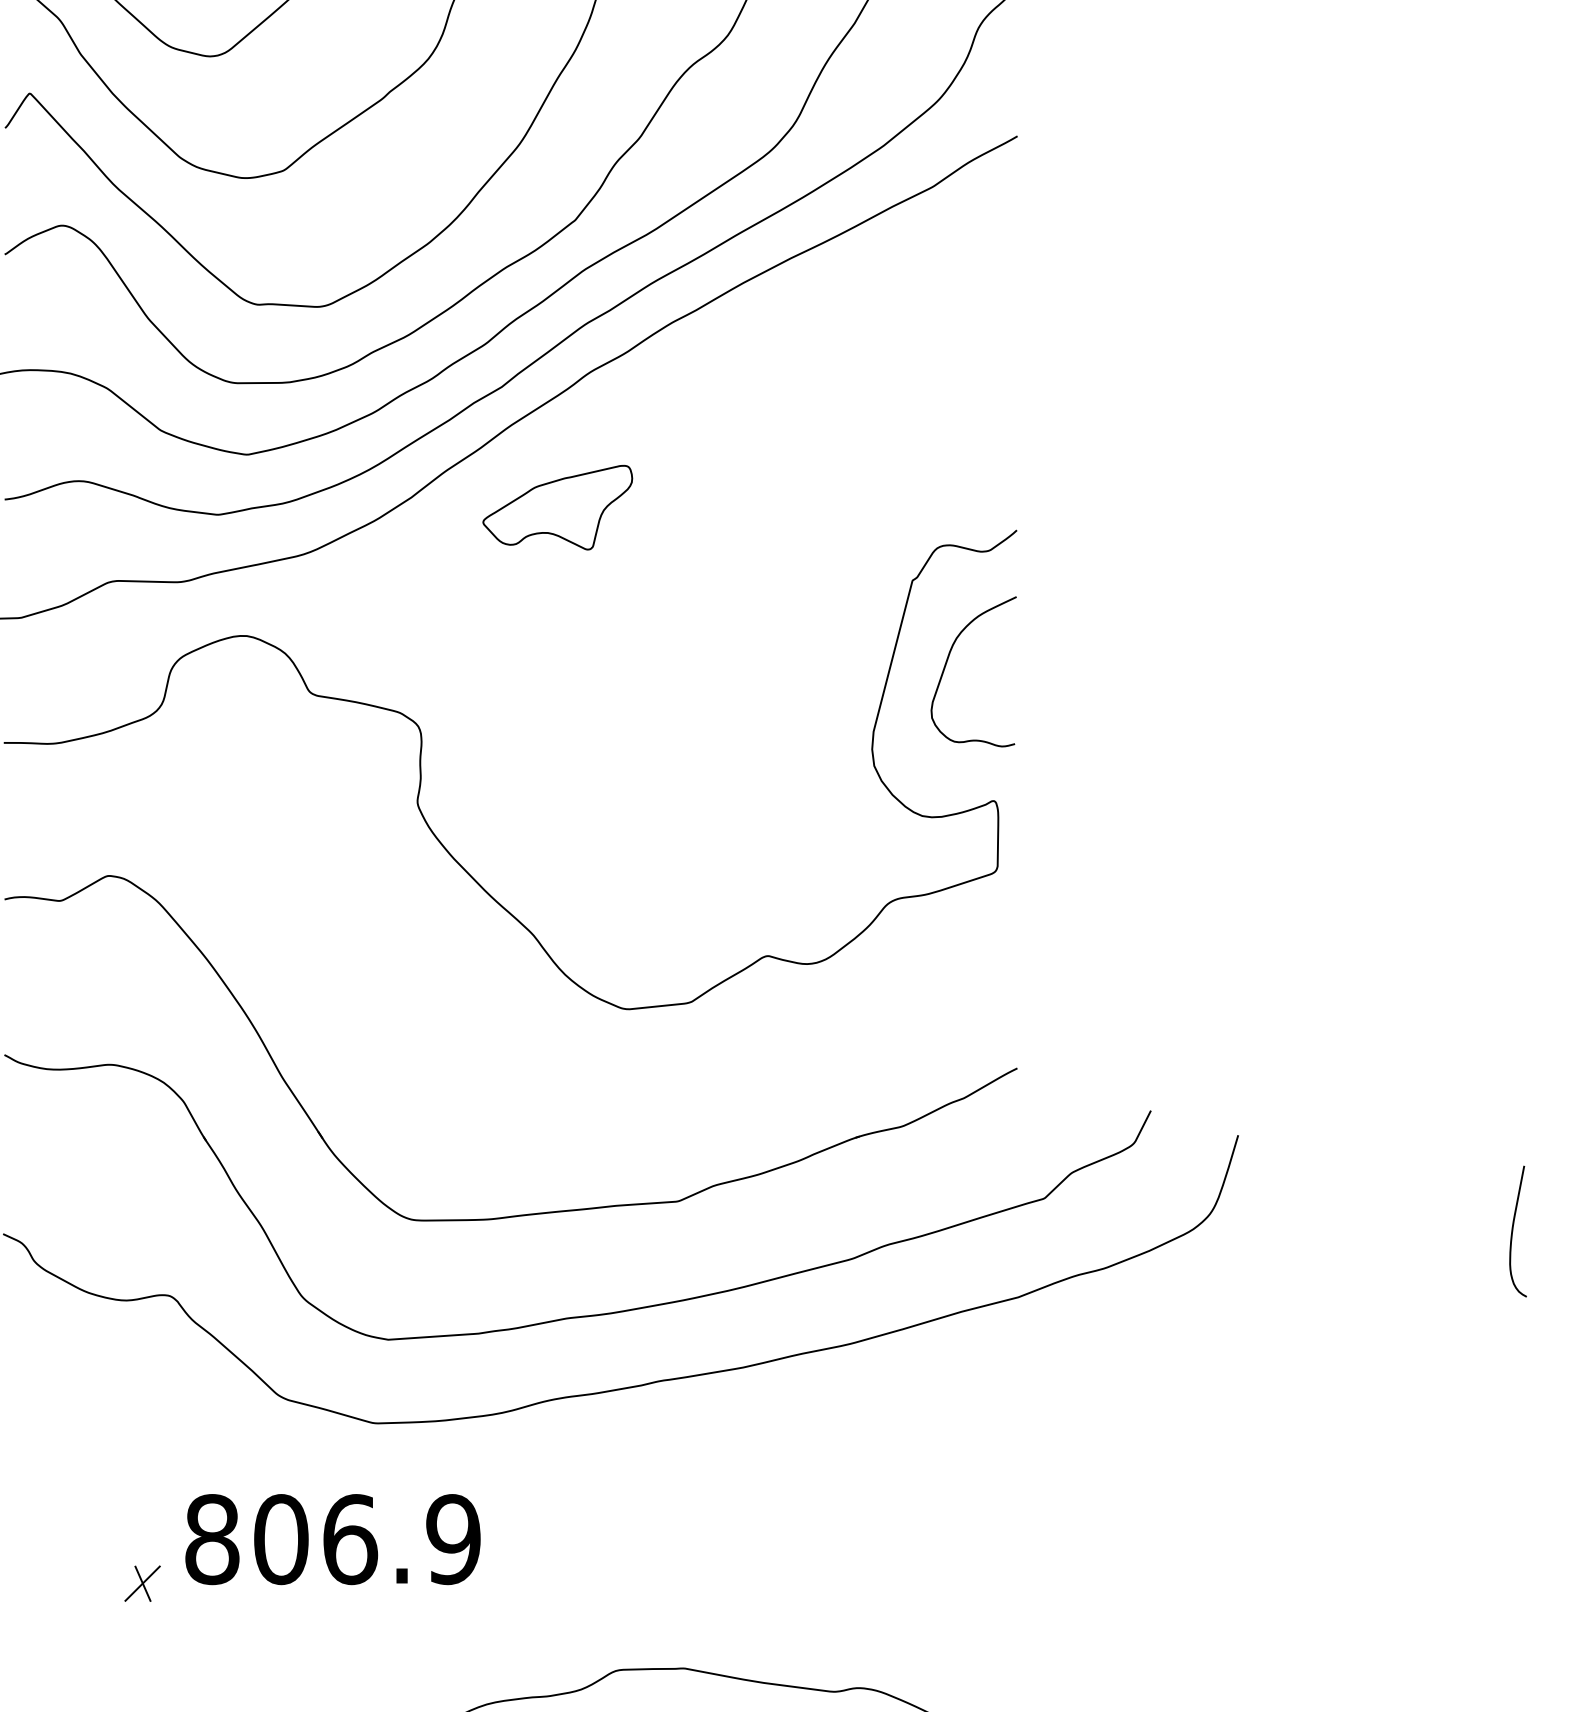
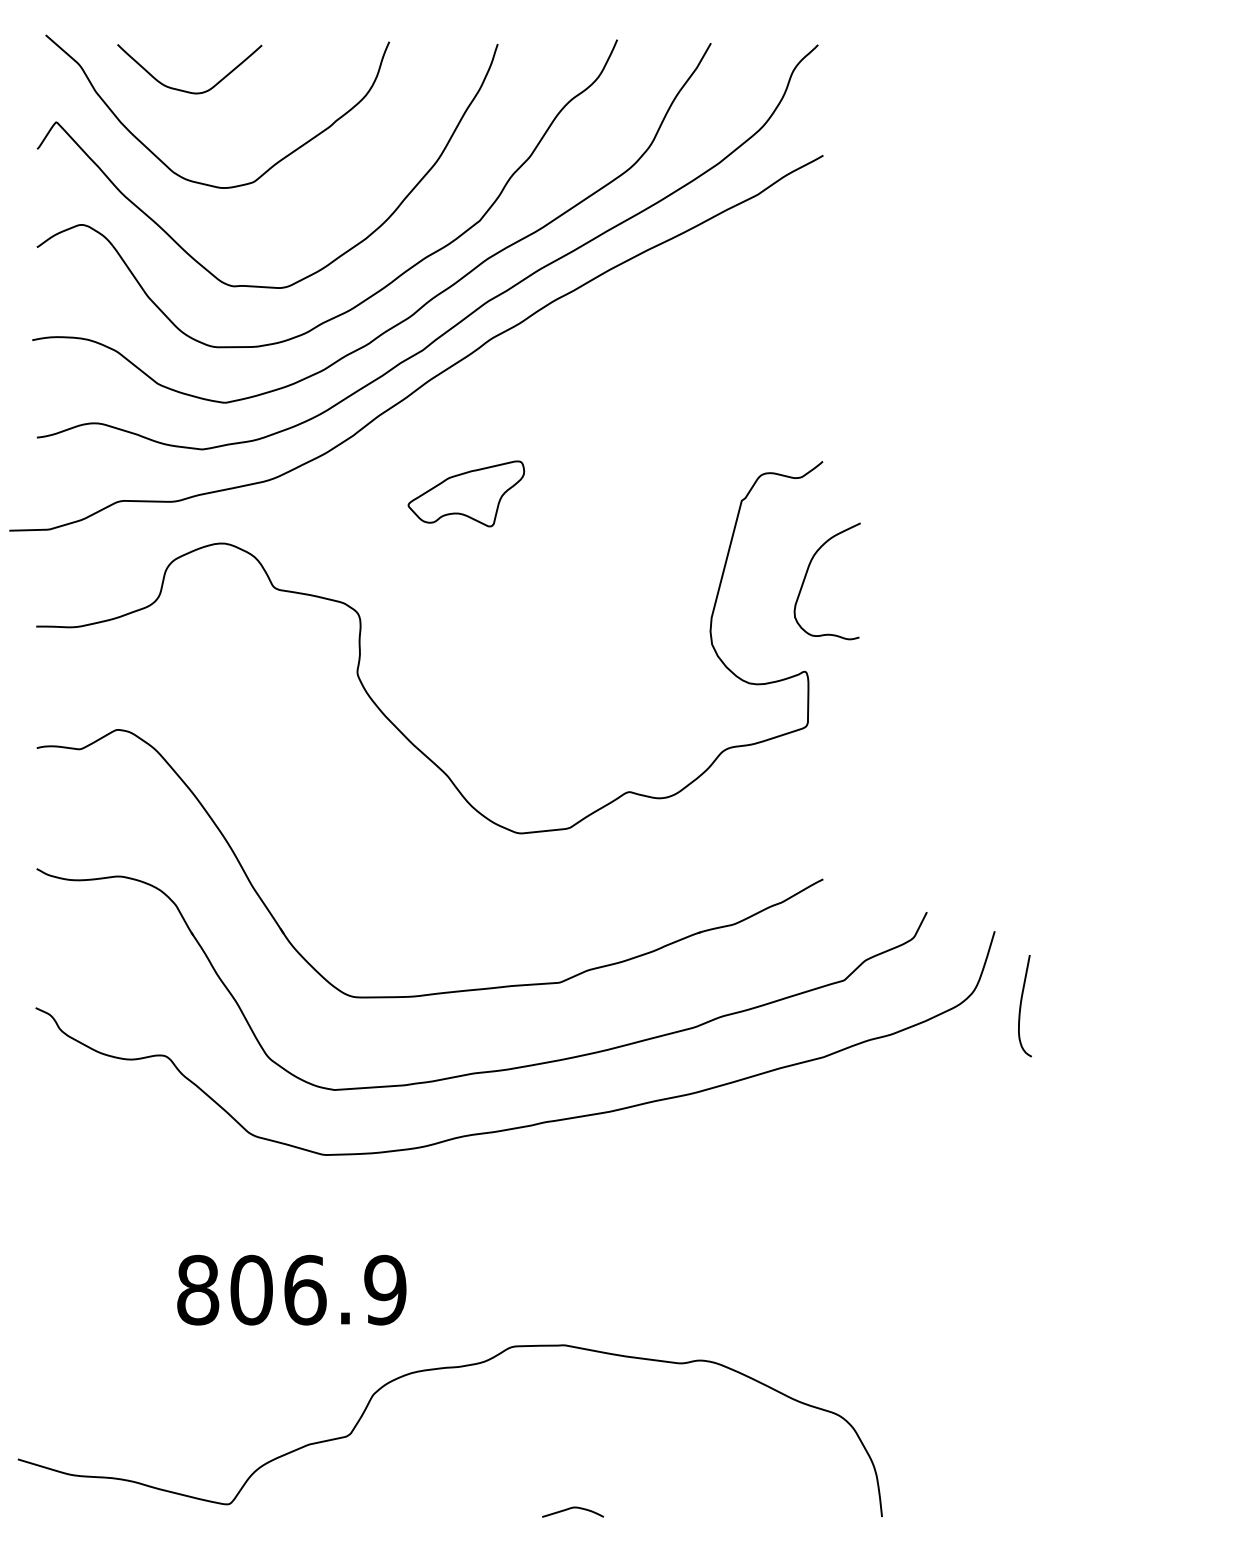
part: (557, 507) -> (466, 493), moved
curve: (948, 661) -> (807, 573), moved
curve: (1513, 1232) -> (1021, 1006), moved
text: (332, 1538) -> (291, 1289), moved
part: (141, 1583) -> (143, 1279), removed

